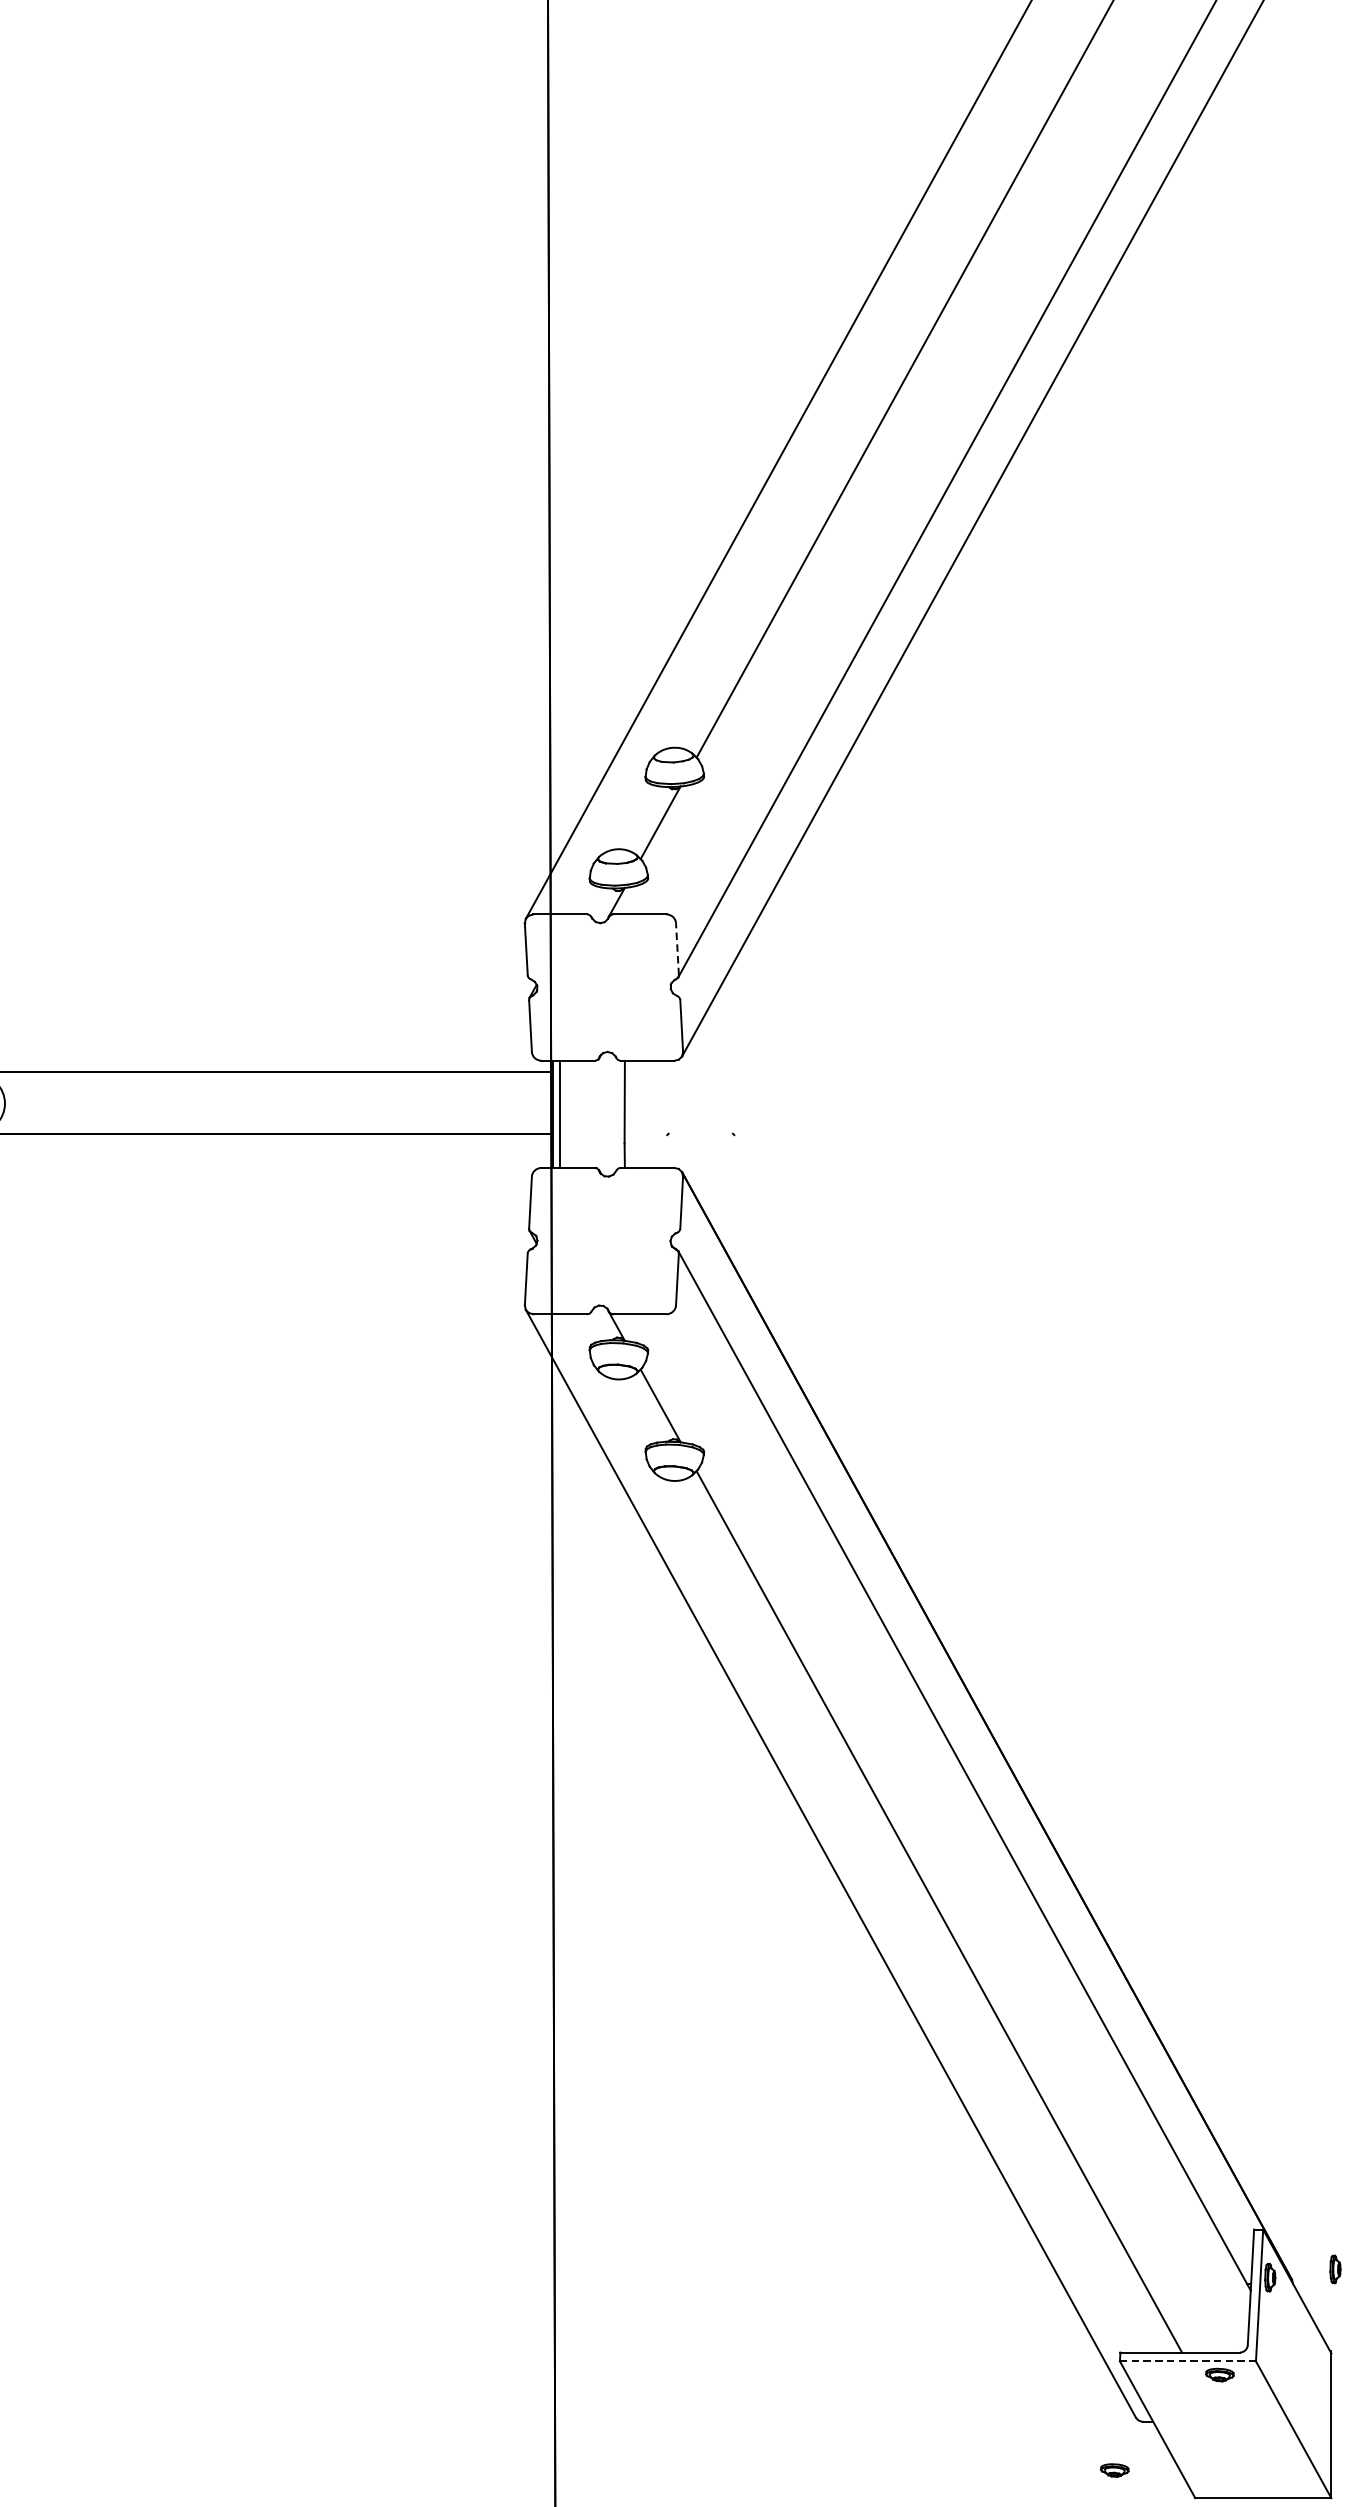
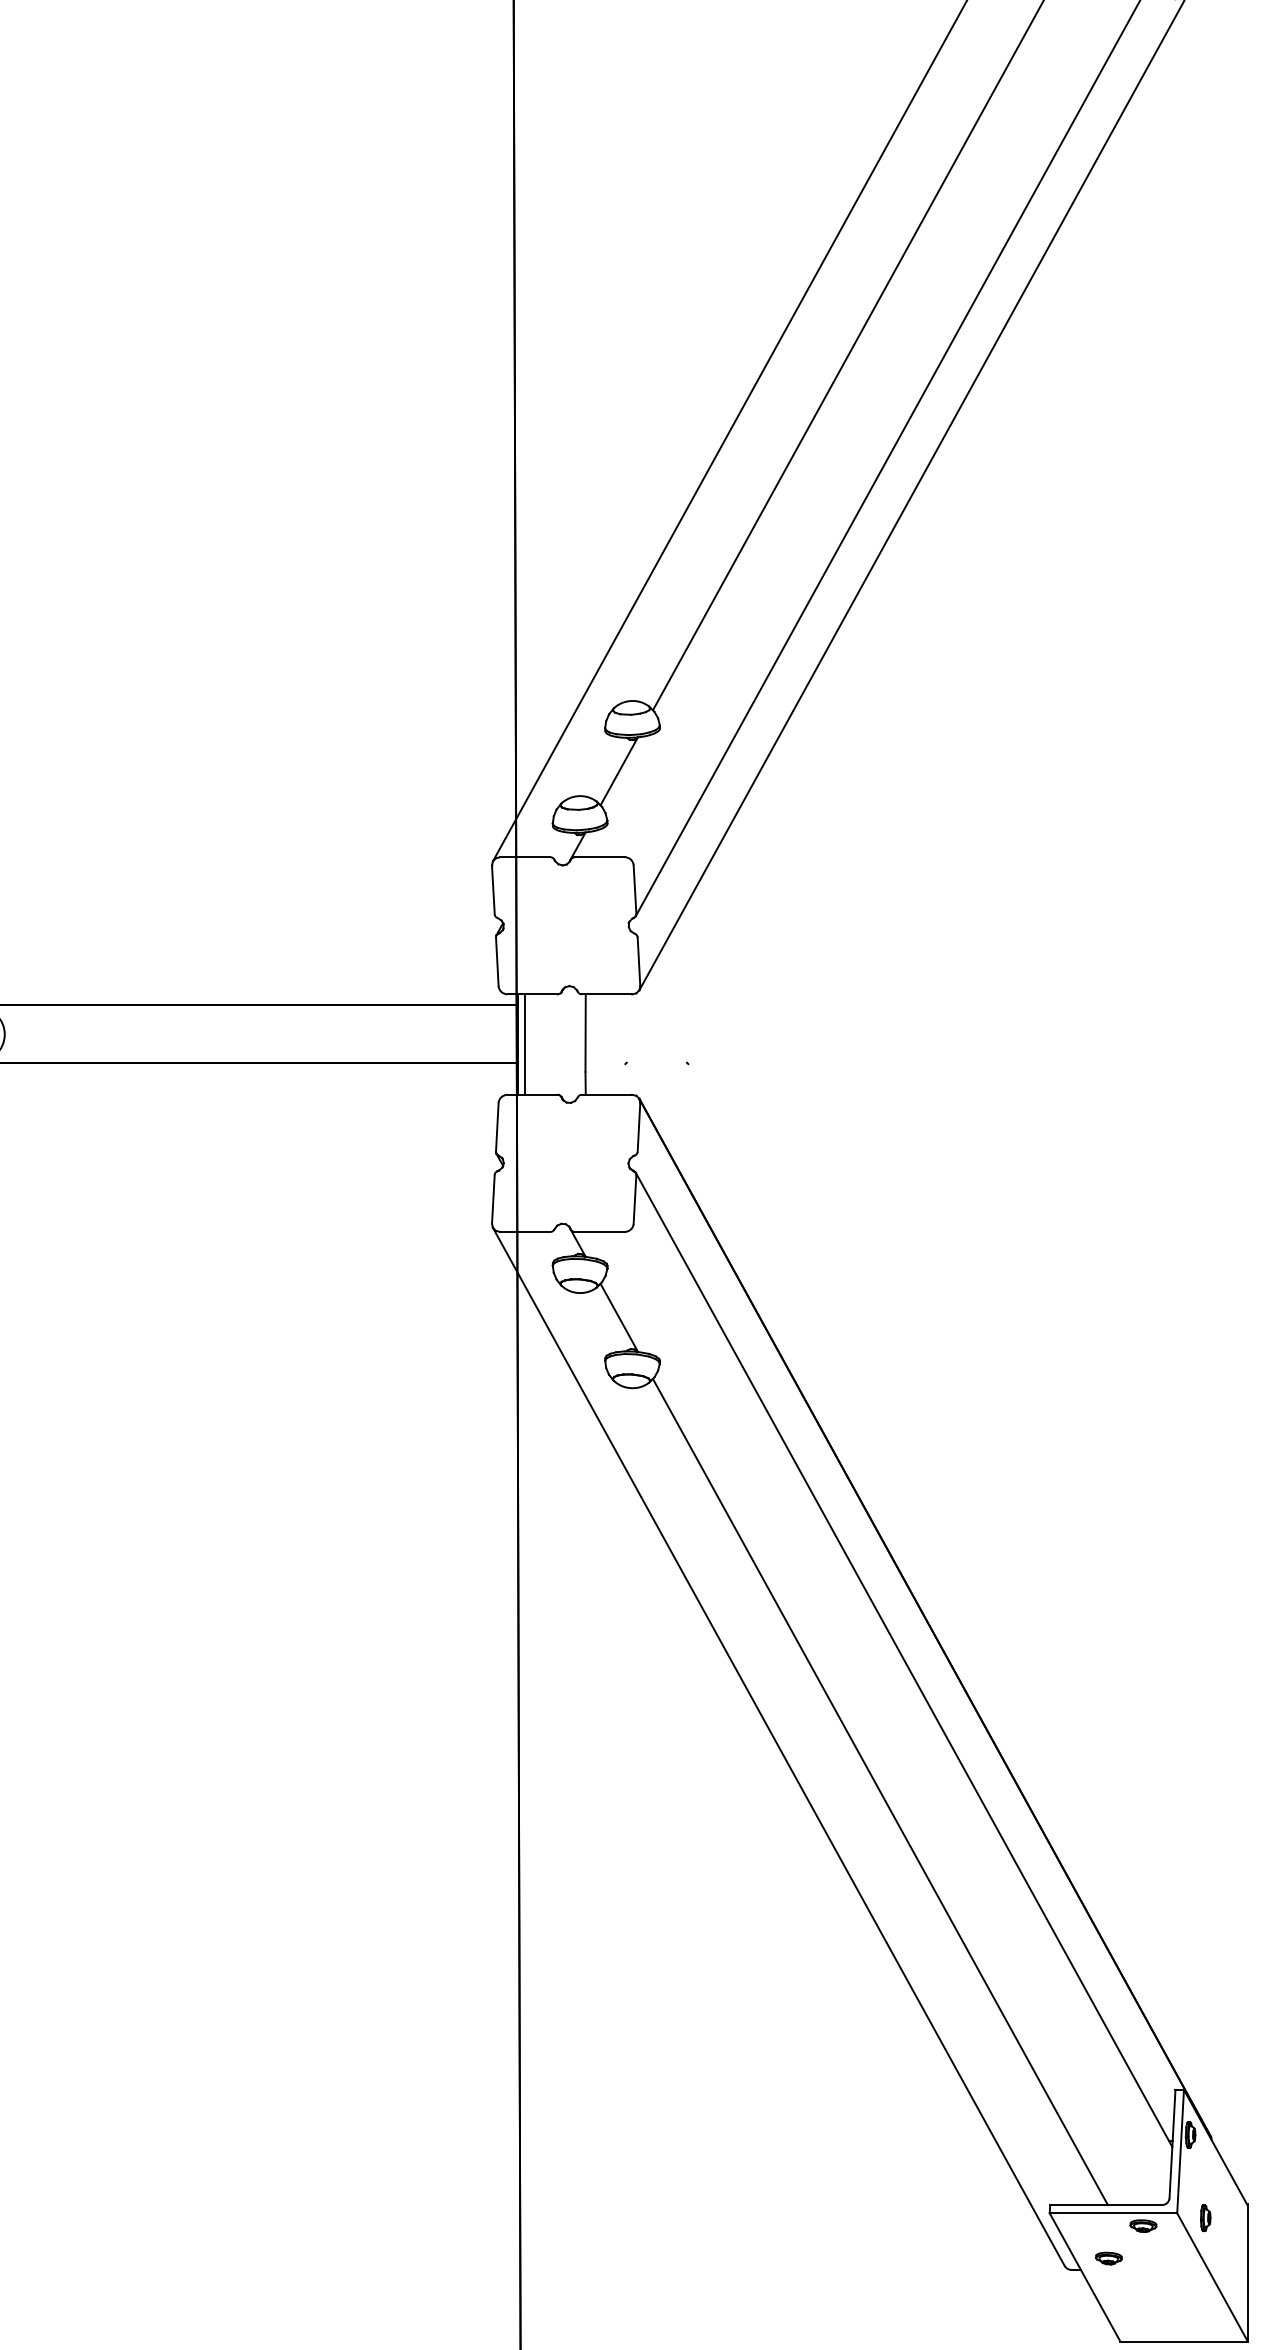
line: (677, 948) -> (635, 889), dashed -> solid
part: (1335, 2269) -> (1205, 2218), moved
line: (1187, 2361) -> (1113, 2213), dashed -> solid
part: (1114, 2470) -> (1108, 2258), moved

